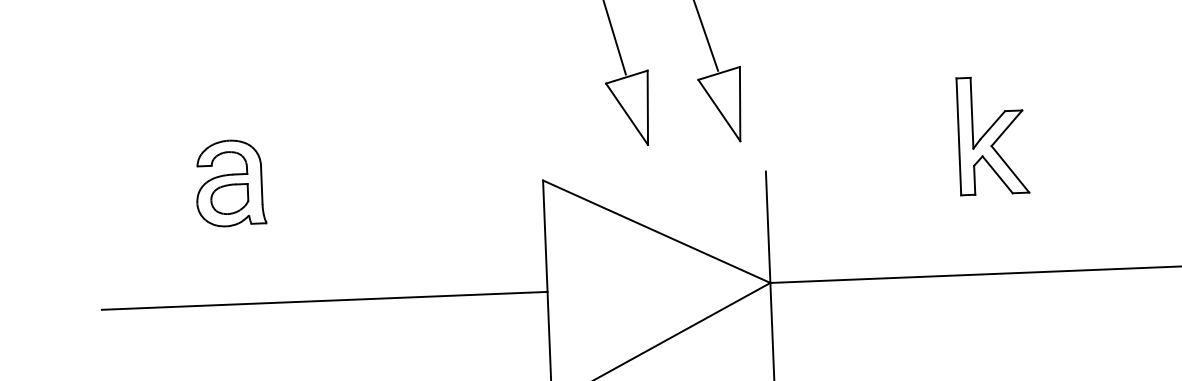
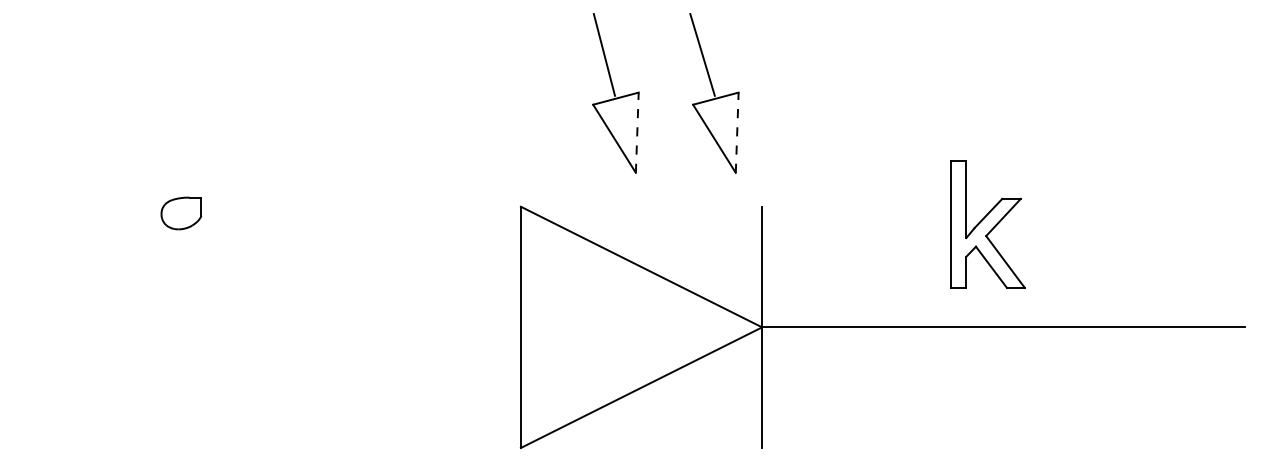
line: (740, 103) -> (737, 132), solid -> dashed
line: (648, 107) -> (637, 132), solid -> dashed
part: (992, 135) -> (987, 224), moved
part: (230, 183) -> (182, 196), removed
line: (324, 300) -> (279, 327), removed

